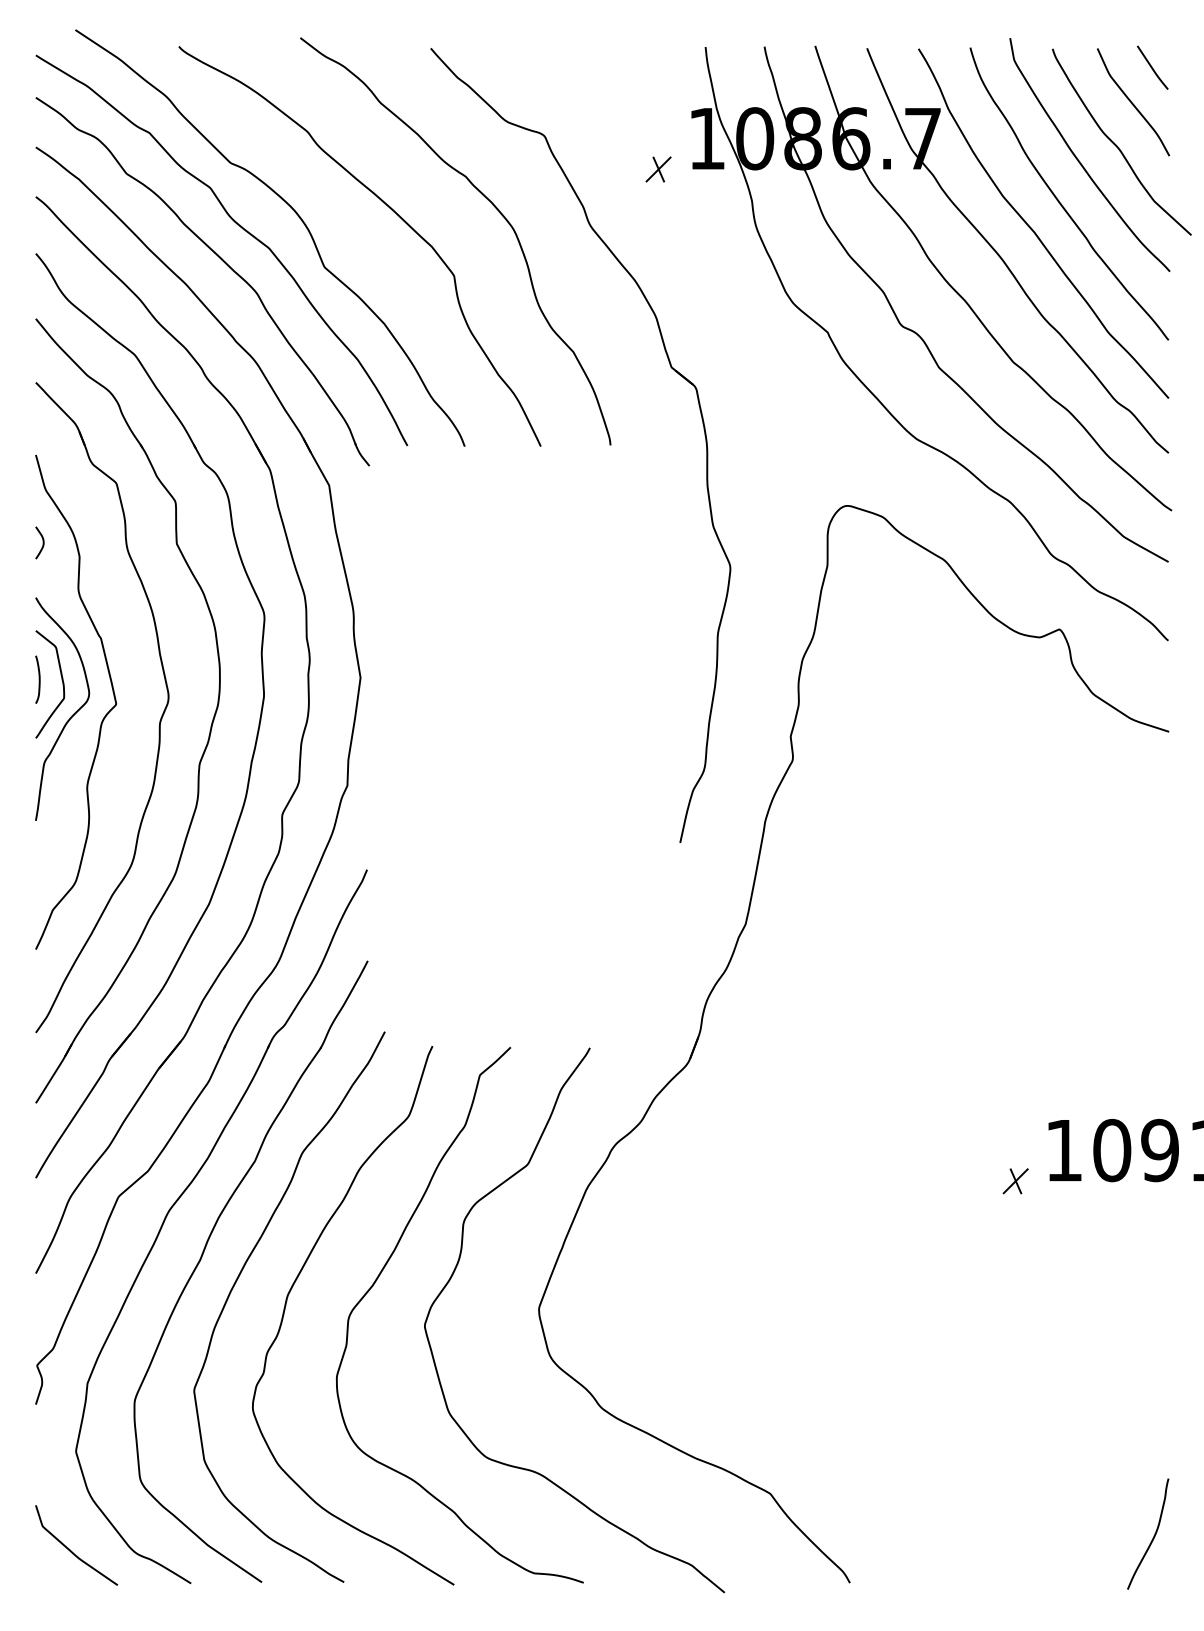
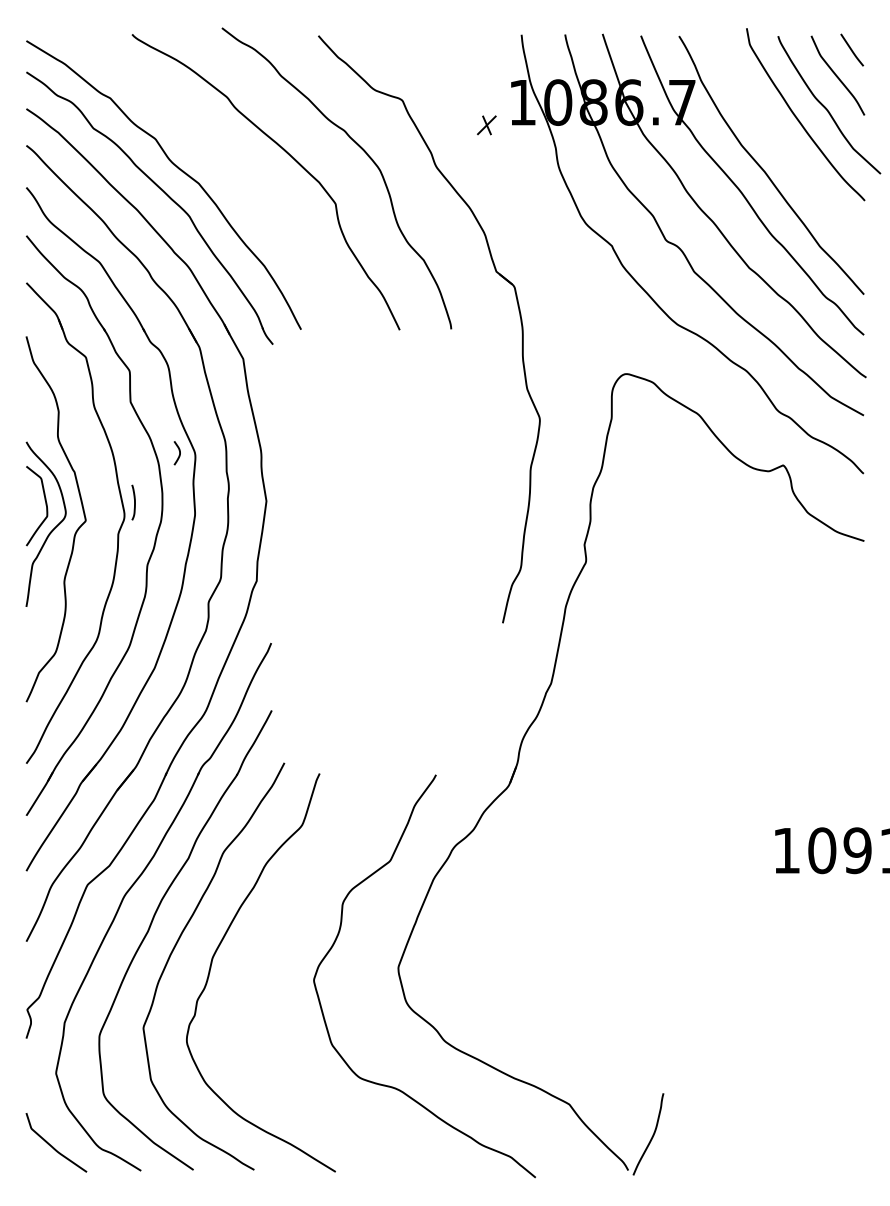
curve: (1059, 200) -> (783, 148), removed
curve: (298, 217) -> (220, 160), removed
curve: (42, 542) -> (179, 452), moved
curve: (38, 679) -> (134, 502), moved
part: (1015, 1181) -> (750, 873), removed
curve: (383, 1270) -> (283, 939), removed
curve: (1153, 1535) -> (652, 1135), moved

